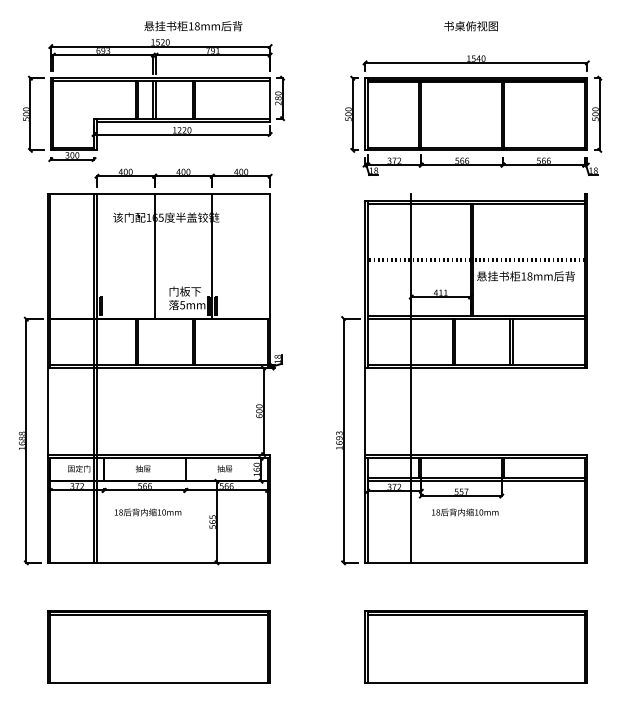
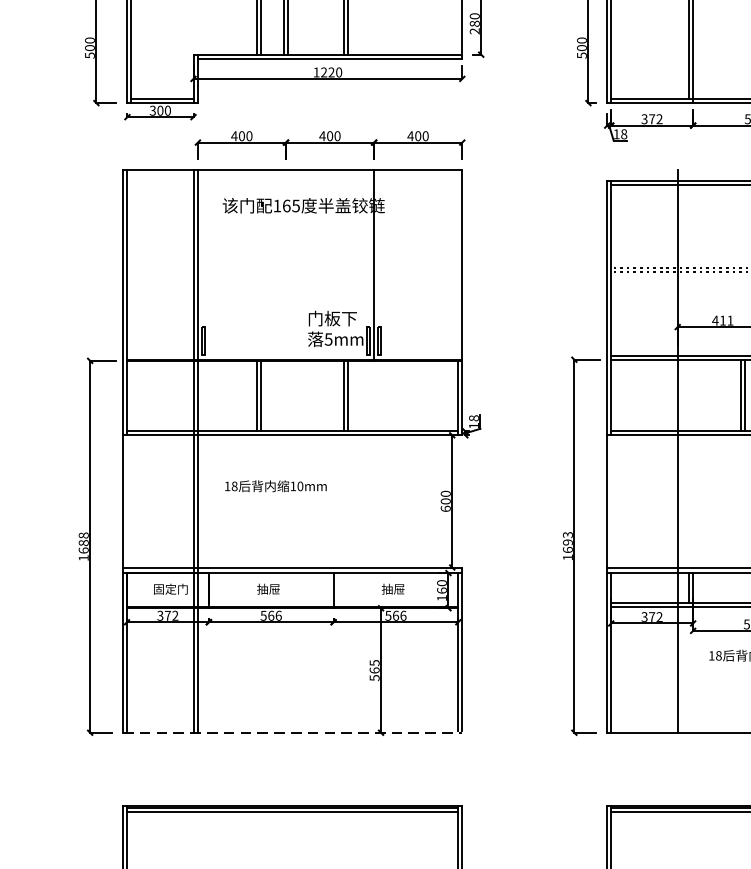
line: (154, 256) -> (285, 265), removed
text: (148, 512) -> (276, 486), moved
line: (159, 562) -> (293, 732), solid -> dashed

